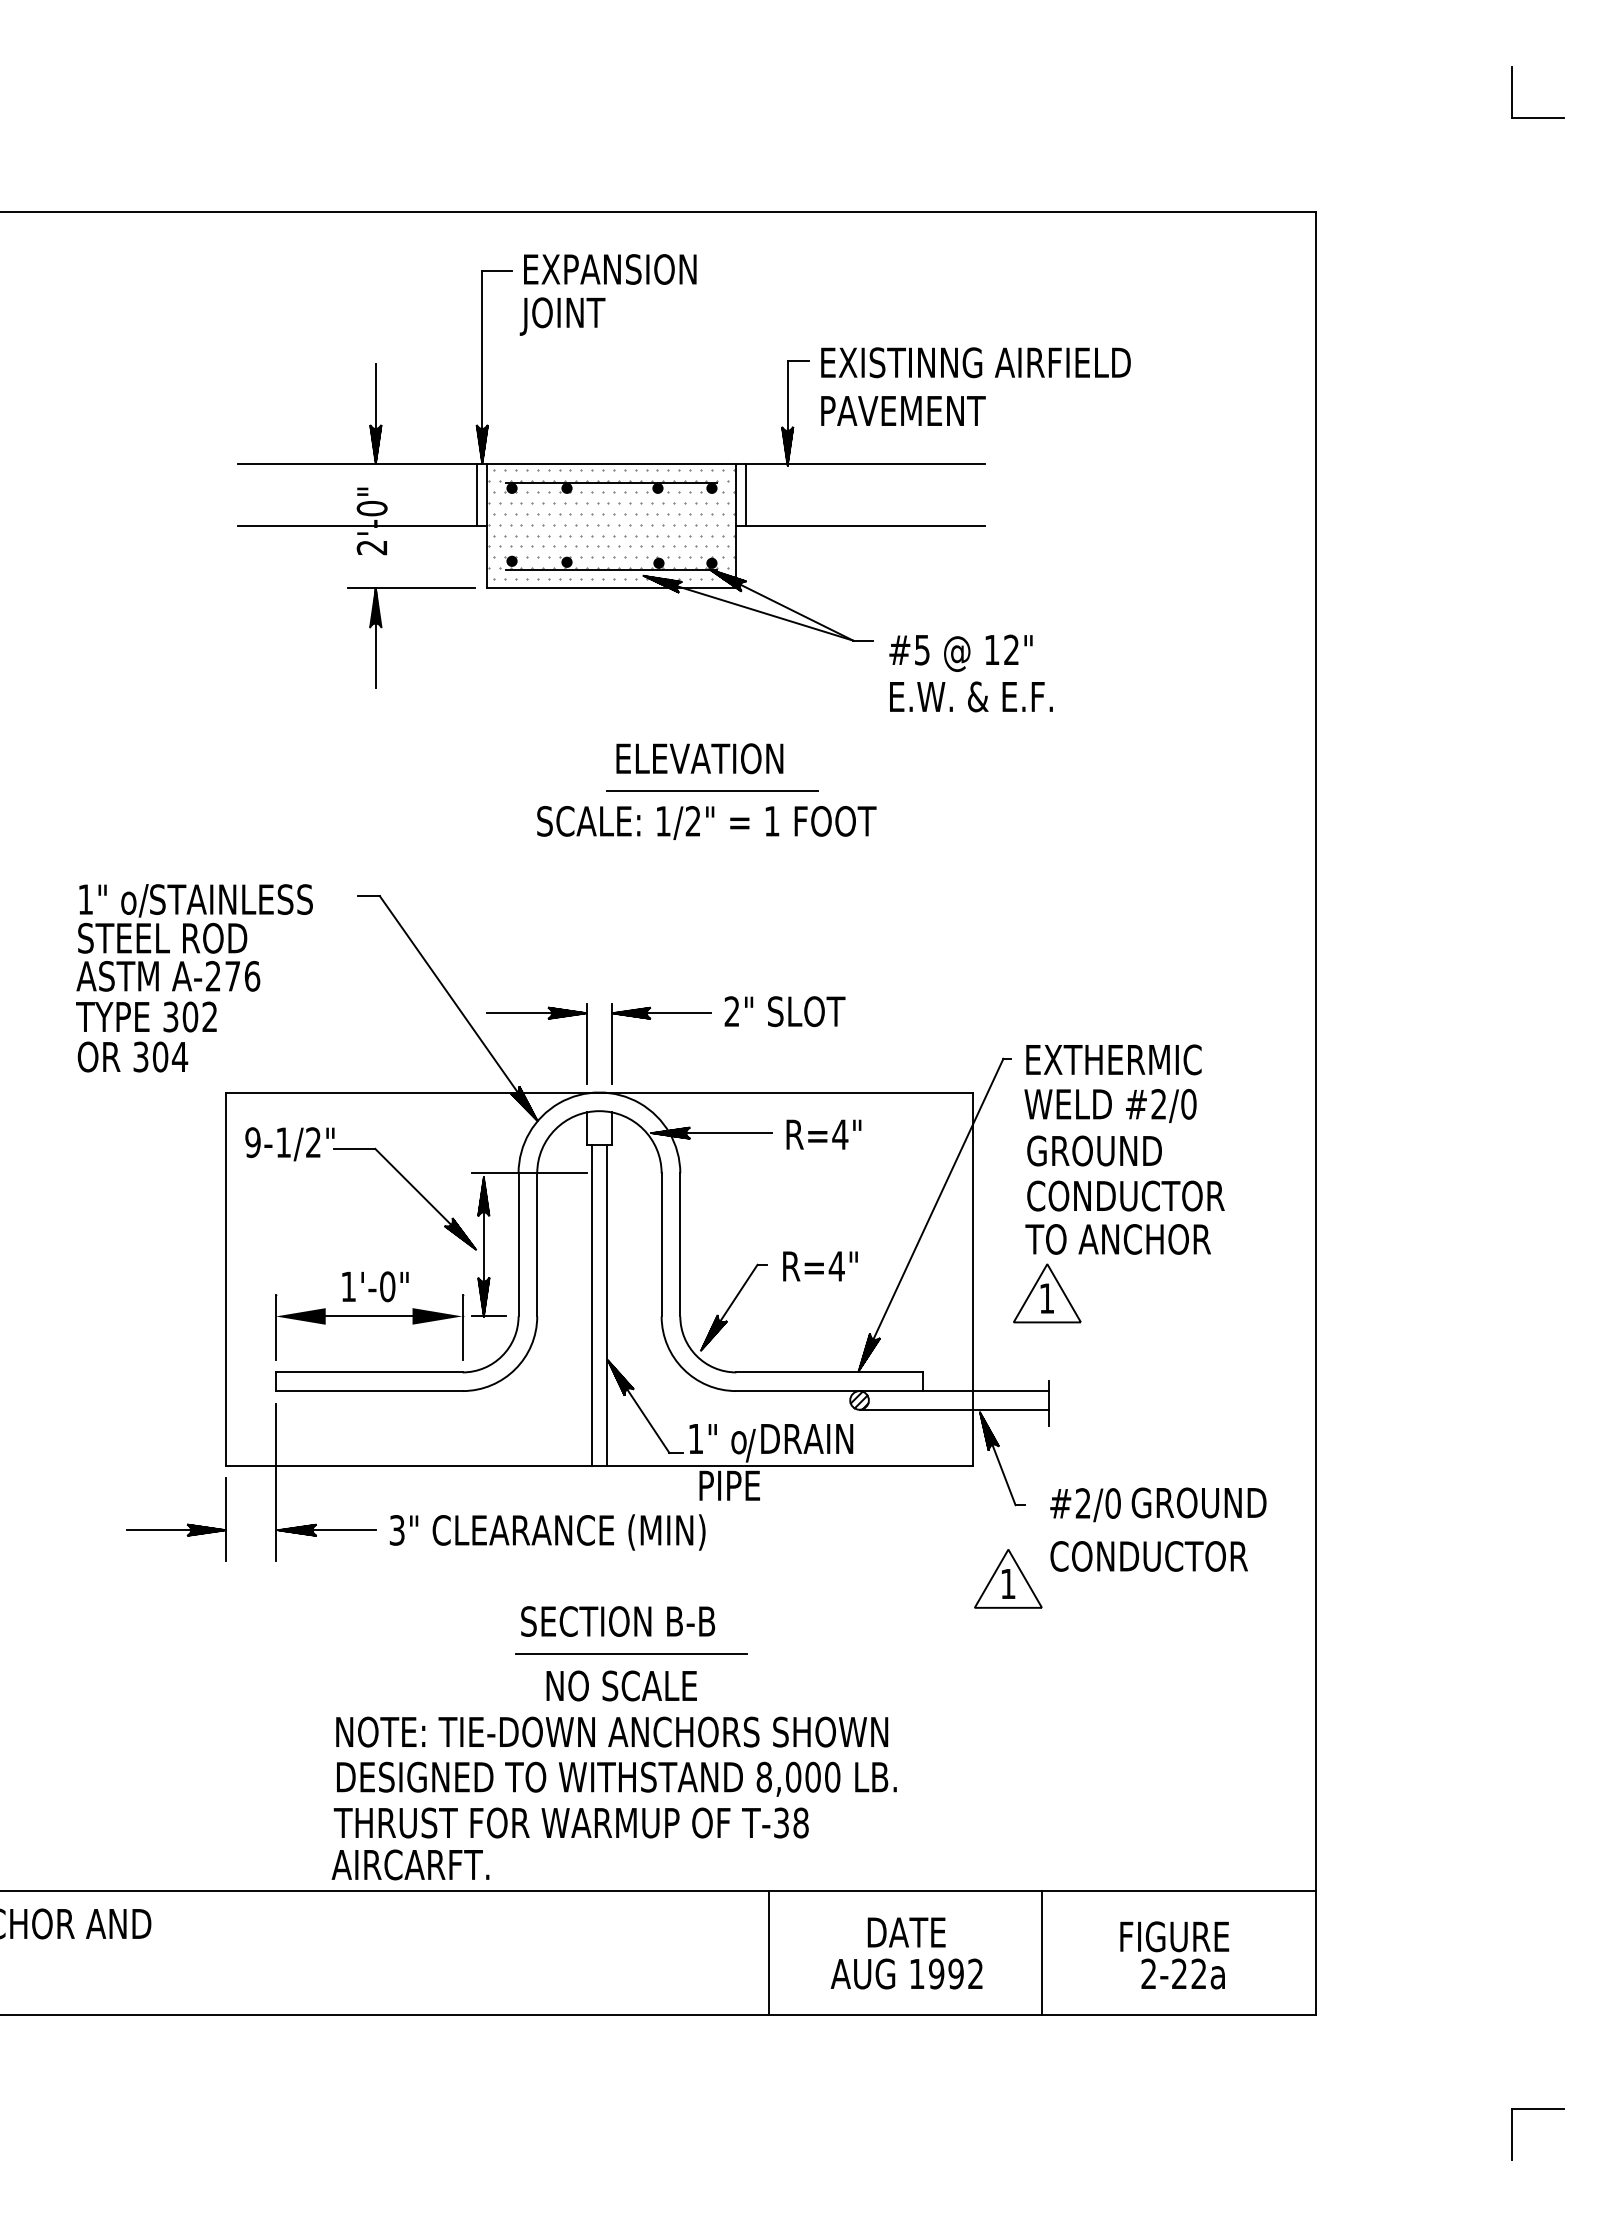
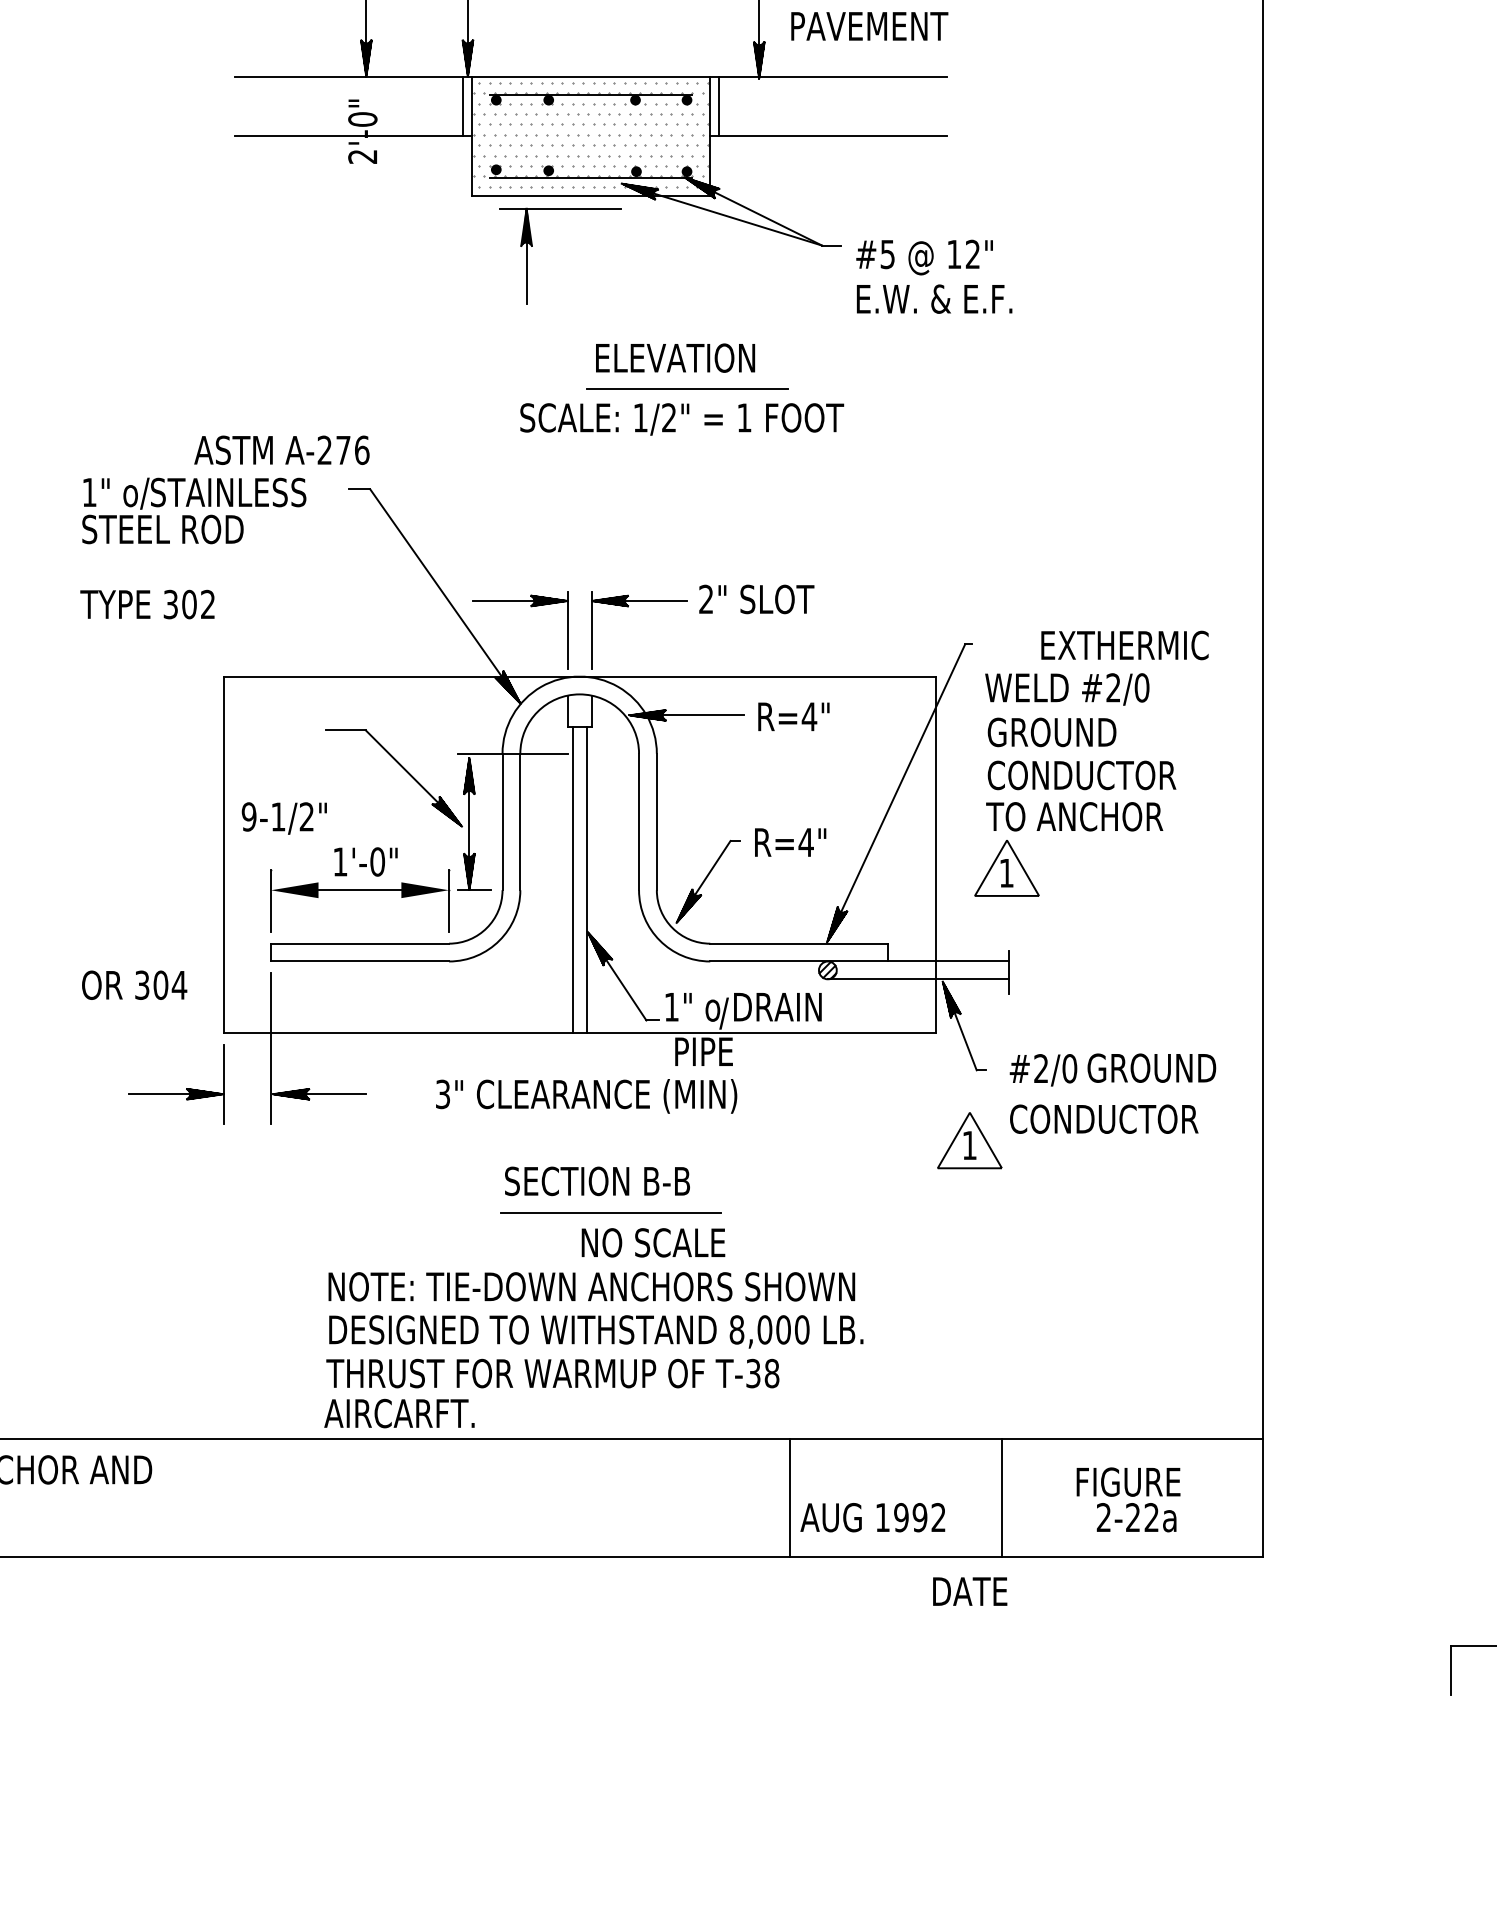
part: (382, 627) -> (532, 246), moved
text: (168, 976) -> (282, 450), moved
text: (132, 1056) -> (134, 984), moved
text: (1113, 1059) -> (1124, 645), moved
text: (289, 1144) -> (283, 818), moved
text: (547, 1532) -> (586, 1096), moved
text: (621, 1685) -> (653, 1242), moved
text: (906, 1932) -> (969, 1591), moved
line: (768, 1953) -> (789, 1498), moved

